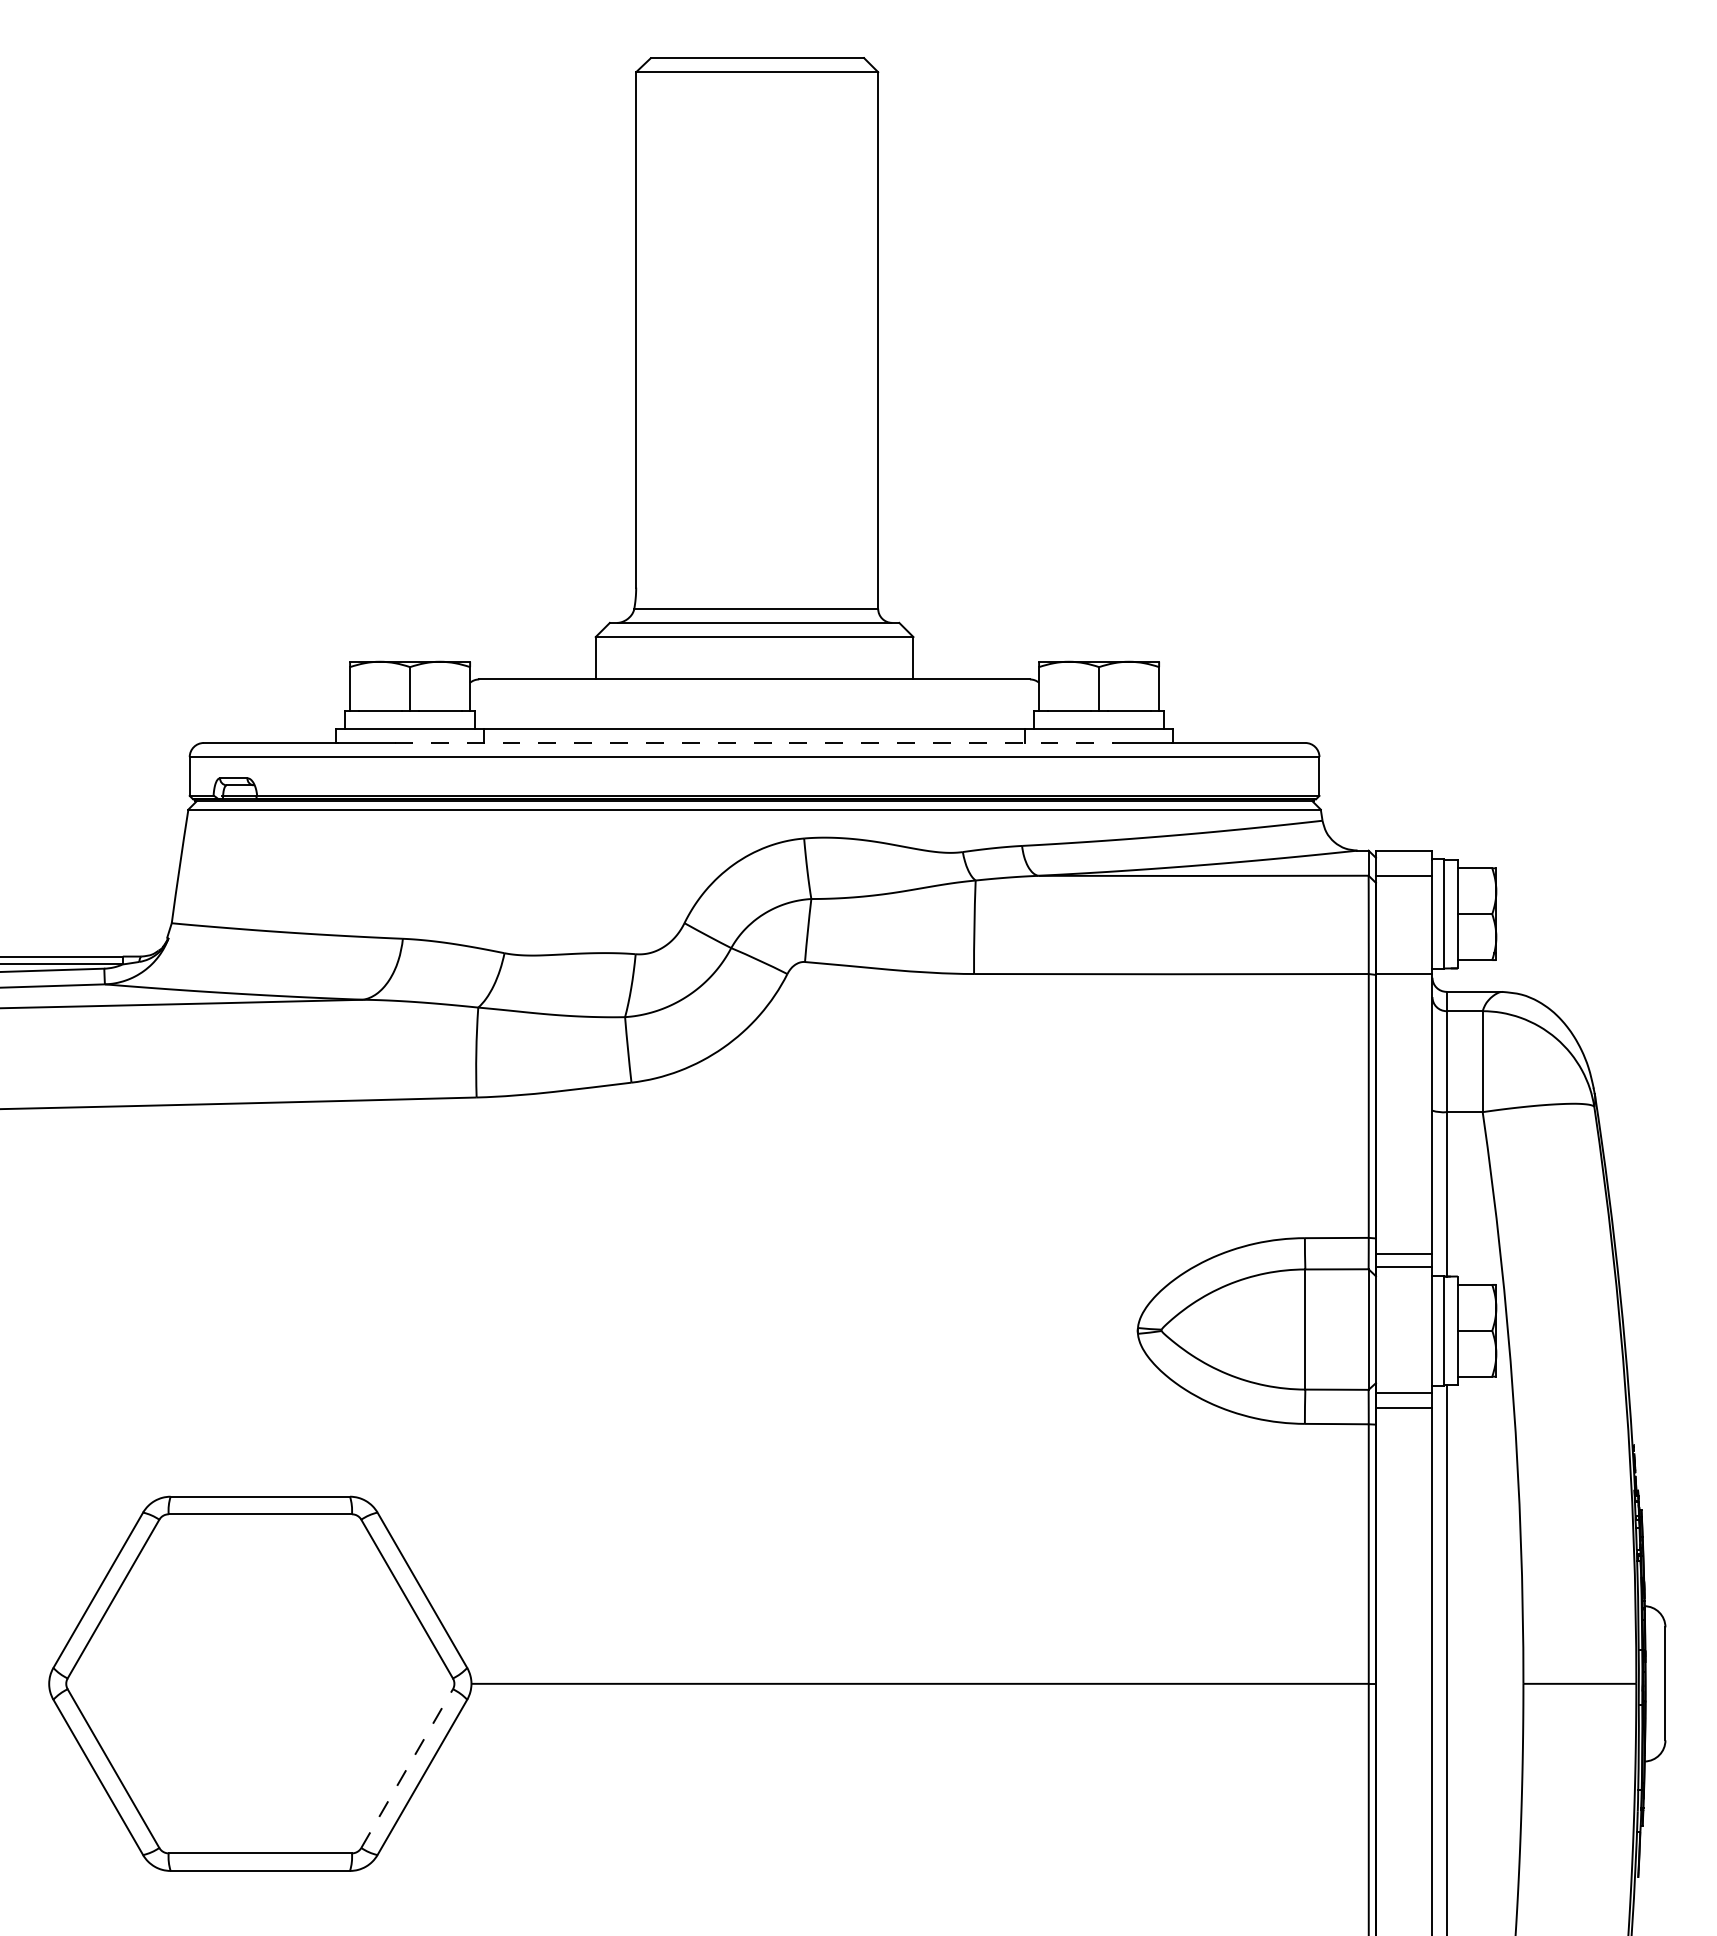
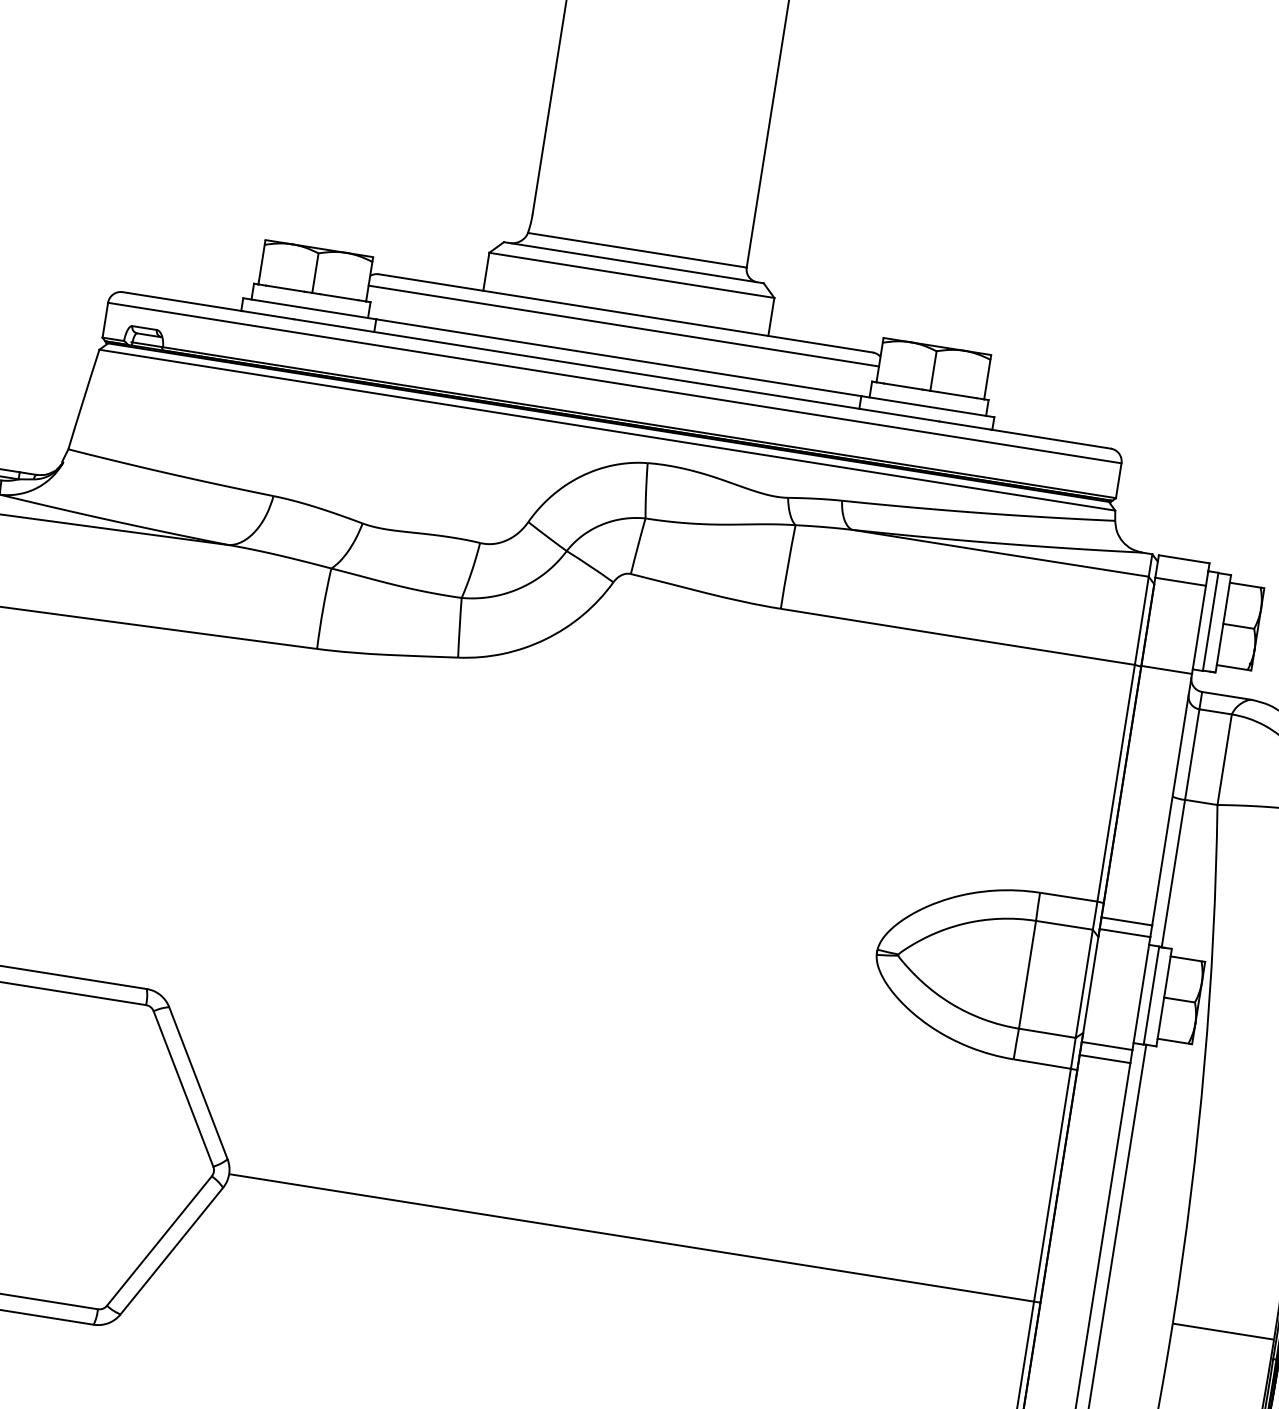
line: (754, 693) -> (623, 326), added
line: (754, 742) -> (616, 369), dashed -> solid
line: (407, 1768) -> (159, 1240), dashed -> solid

